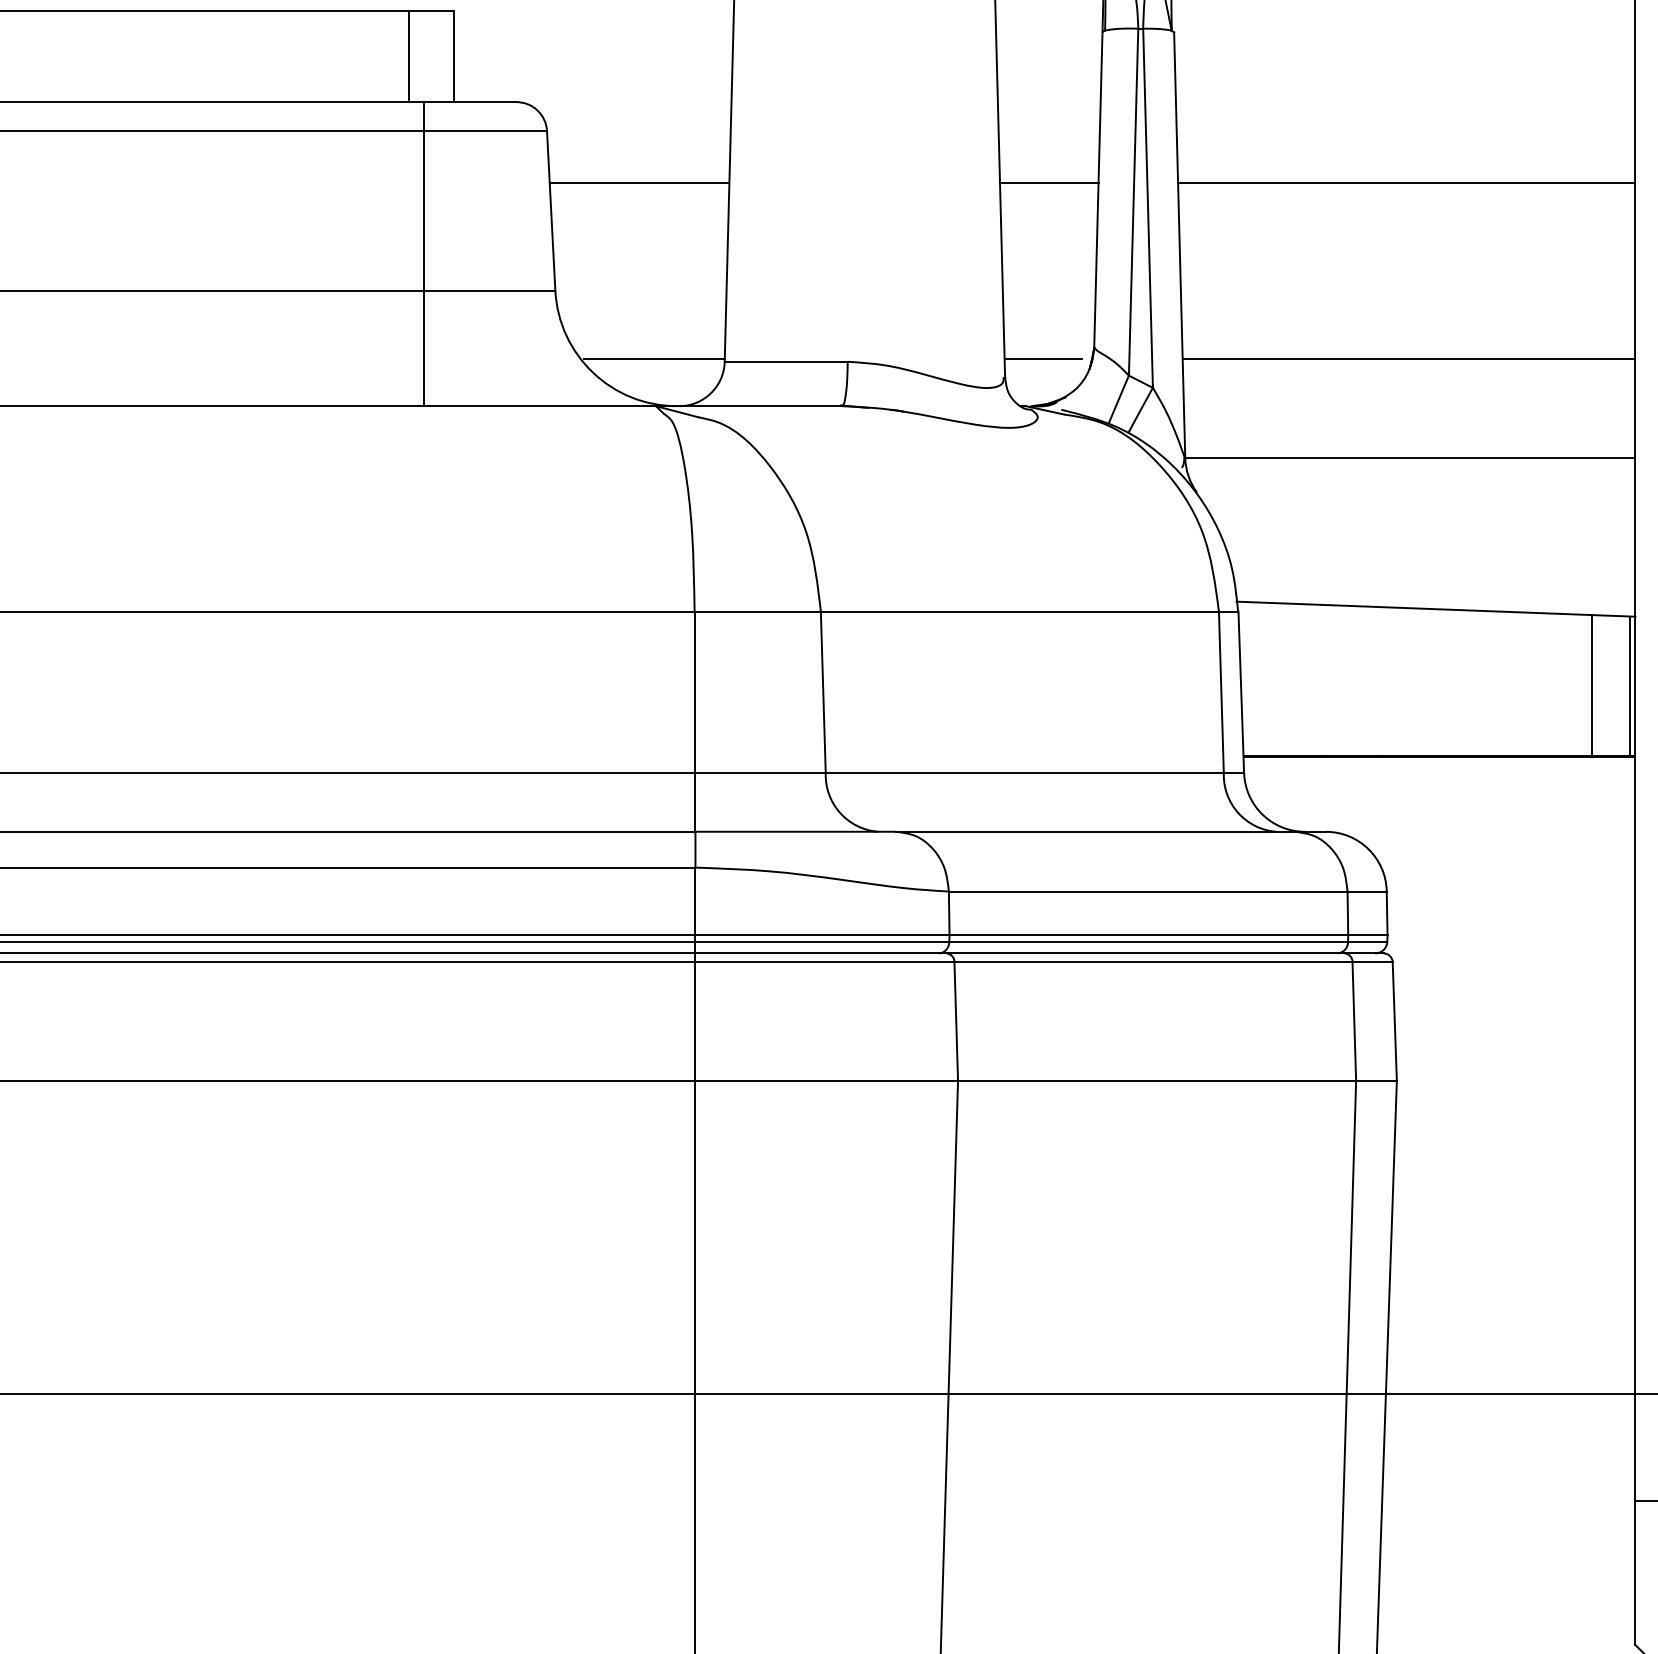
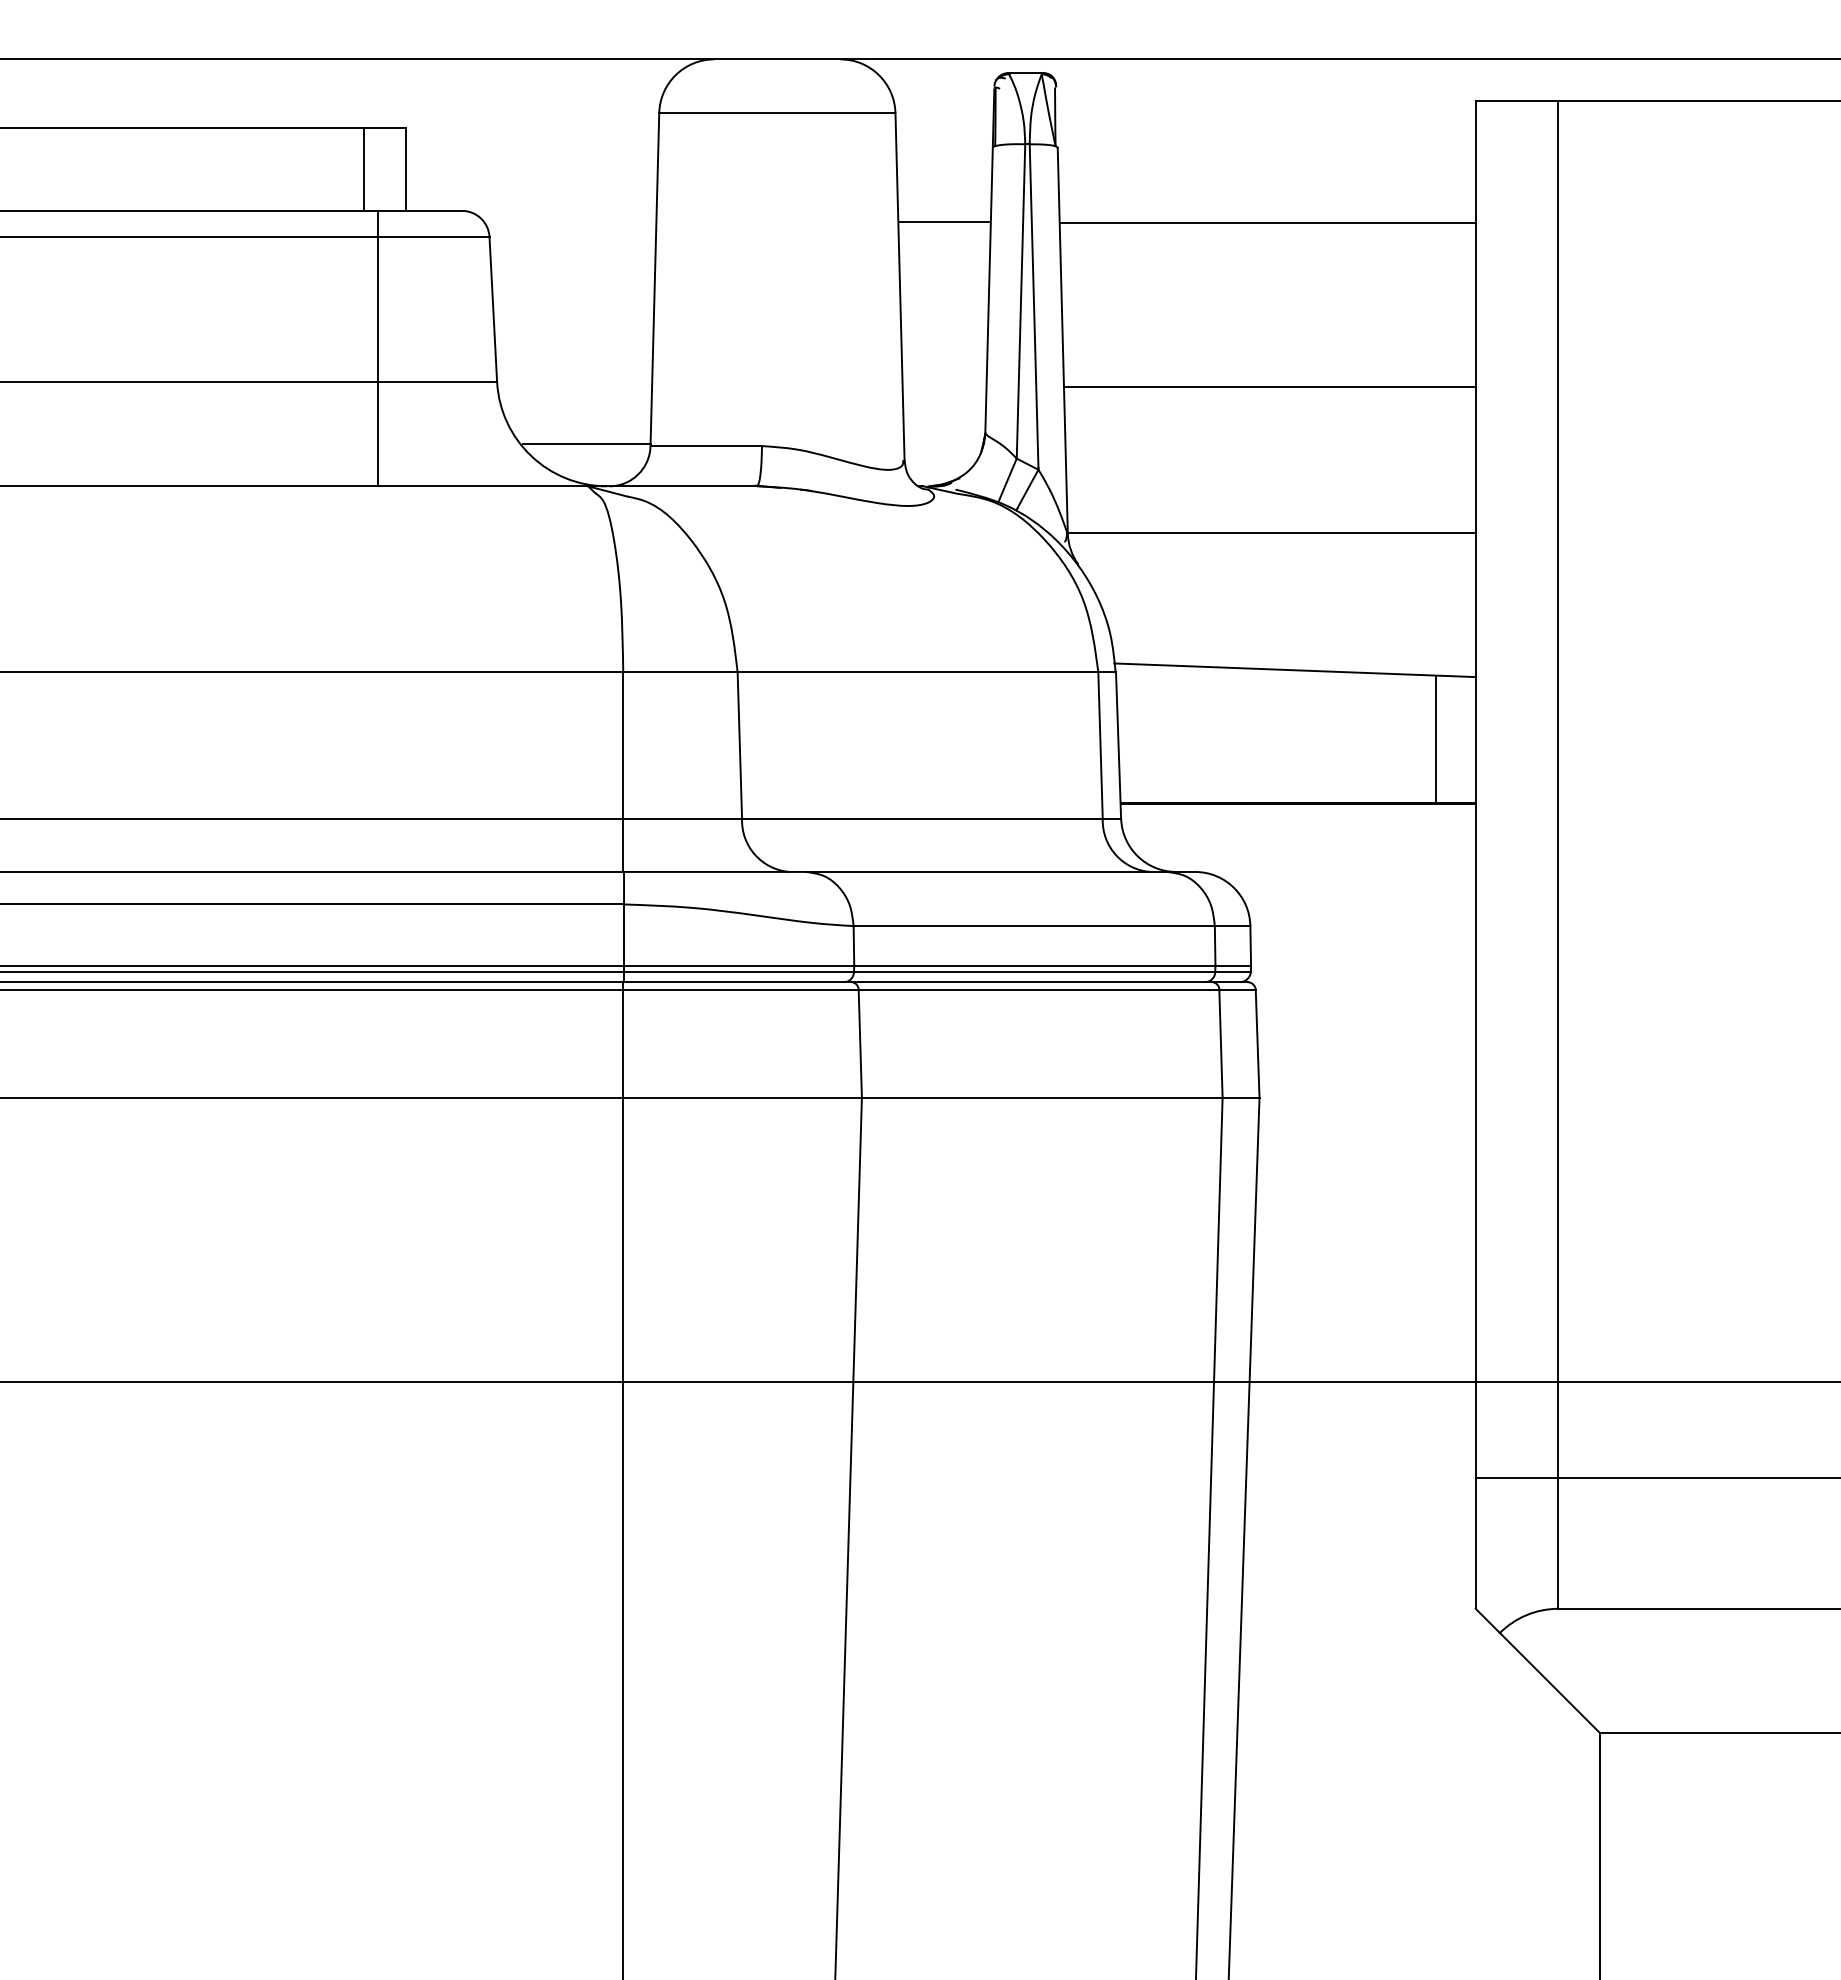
line: (638, 183) -> (572, 284), removed
line: (1049, 183) -> (944, 222), moved
line: (1406, 183) -> (1268, 223), moved
line: (1043, 358) -> (939, 443), removed
line: (1408, 358) -> (1270, 386), moved
line: (1629, 685) -> (1470, 739), removed

